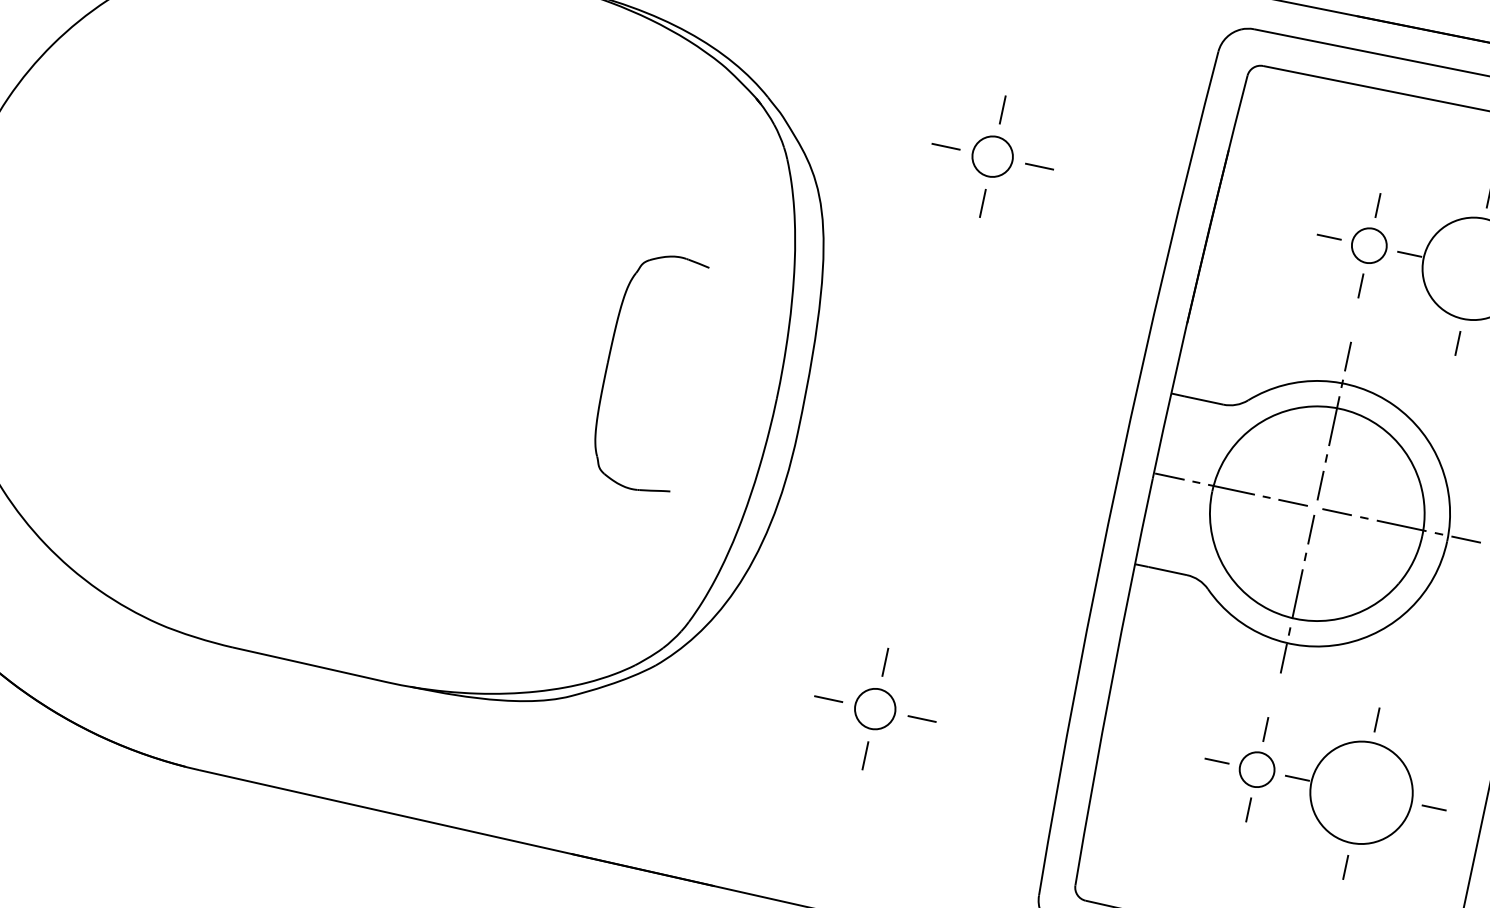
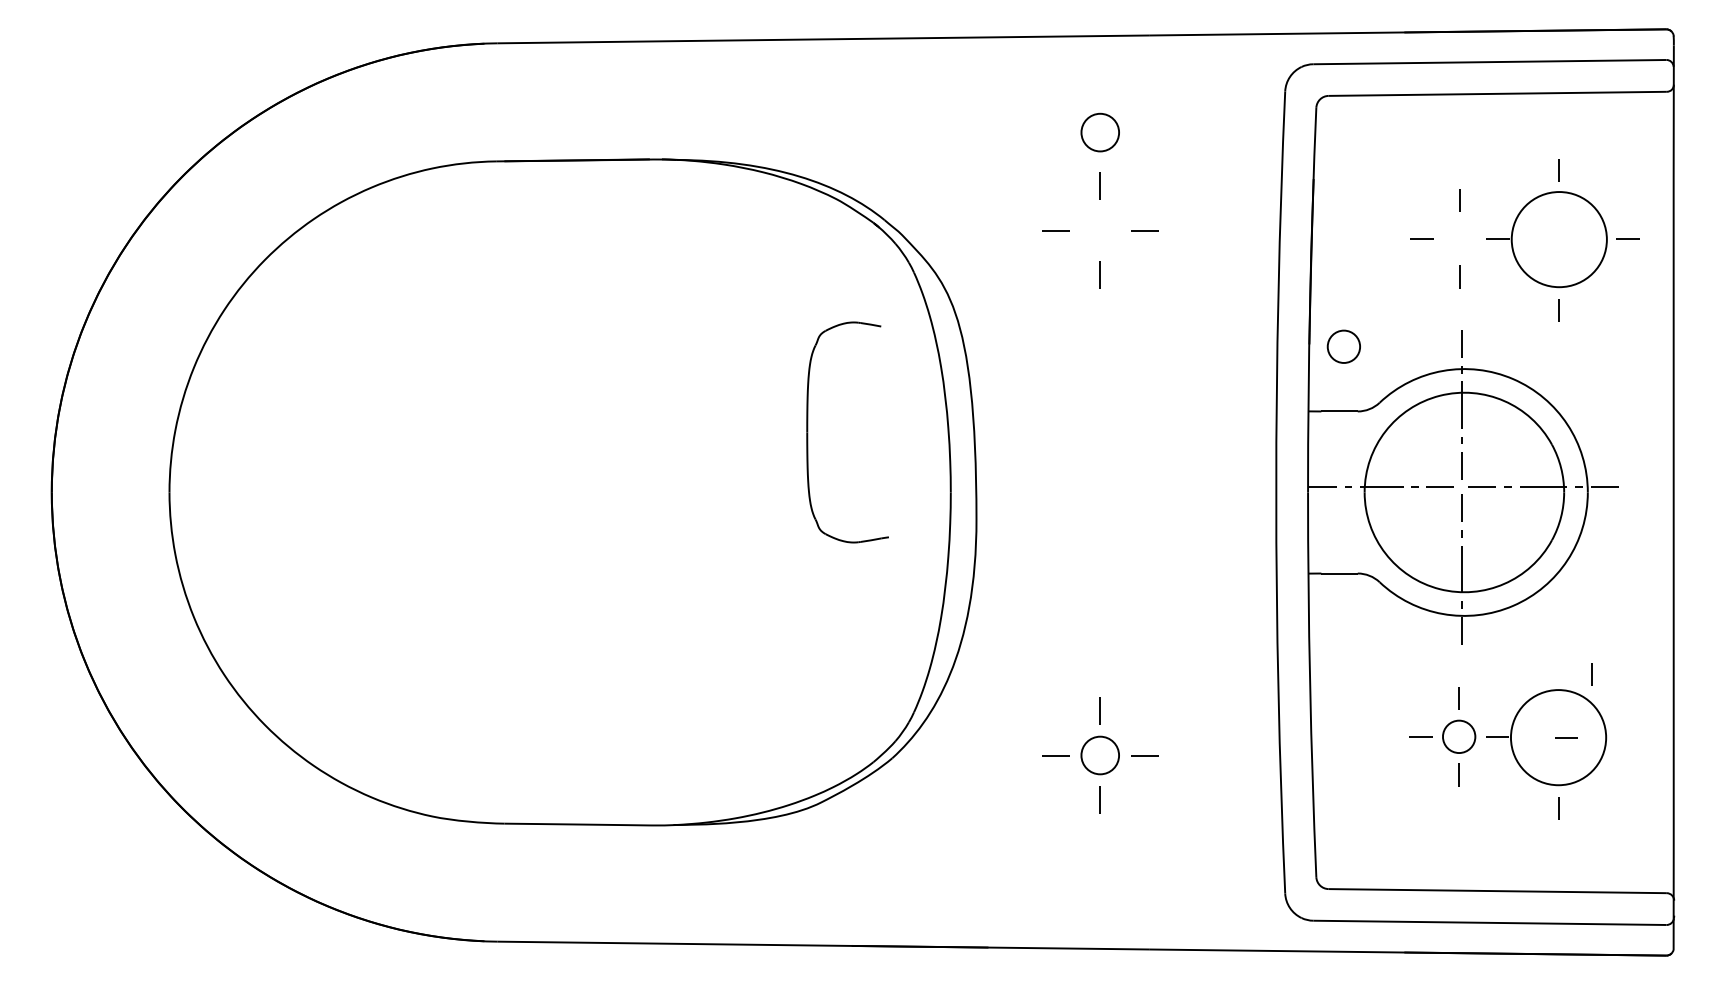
part: (991, 156) -> (1099, 132), moved
part: (1368, 245) -> (1343, 346), moved
part: (609, 363) -> (808, 432), moved
line: (1376, 720) -> (1591, 674), moved
line: (1434, 807) -> (1566, 737), moved

